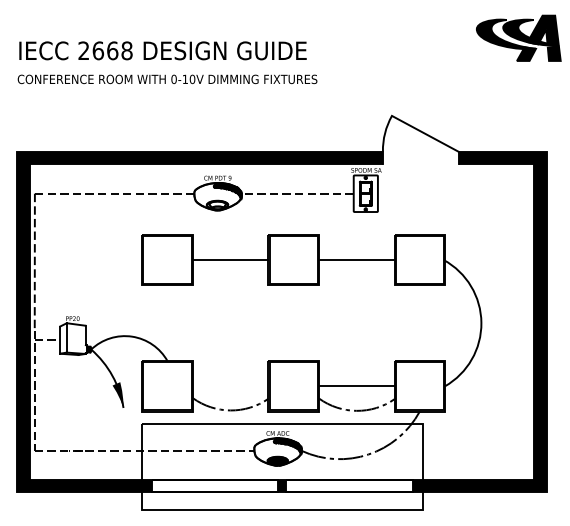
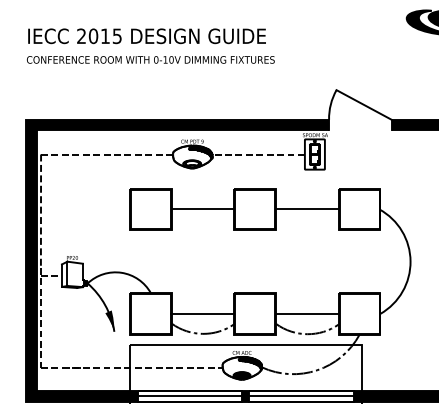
text: (112, 50) -> (105, 36), 2668 -> 2015
line: (229, 386) -> (202, 314), added
line: (214, 486) -> (189, 396), added
line: (349, 486) -> (301, 396), added

